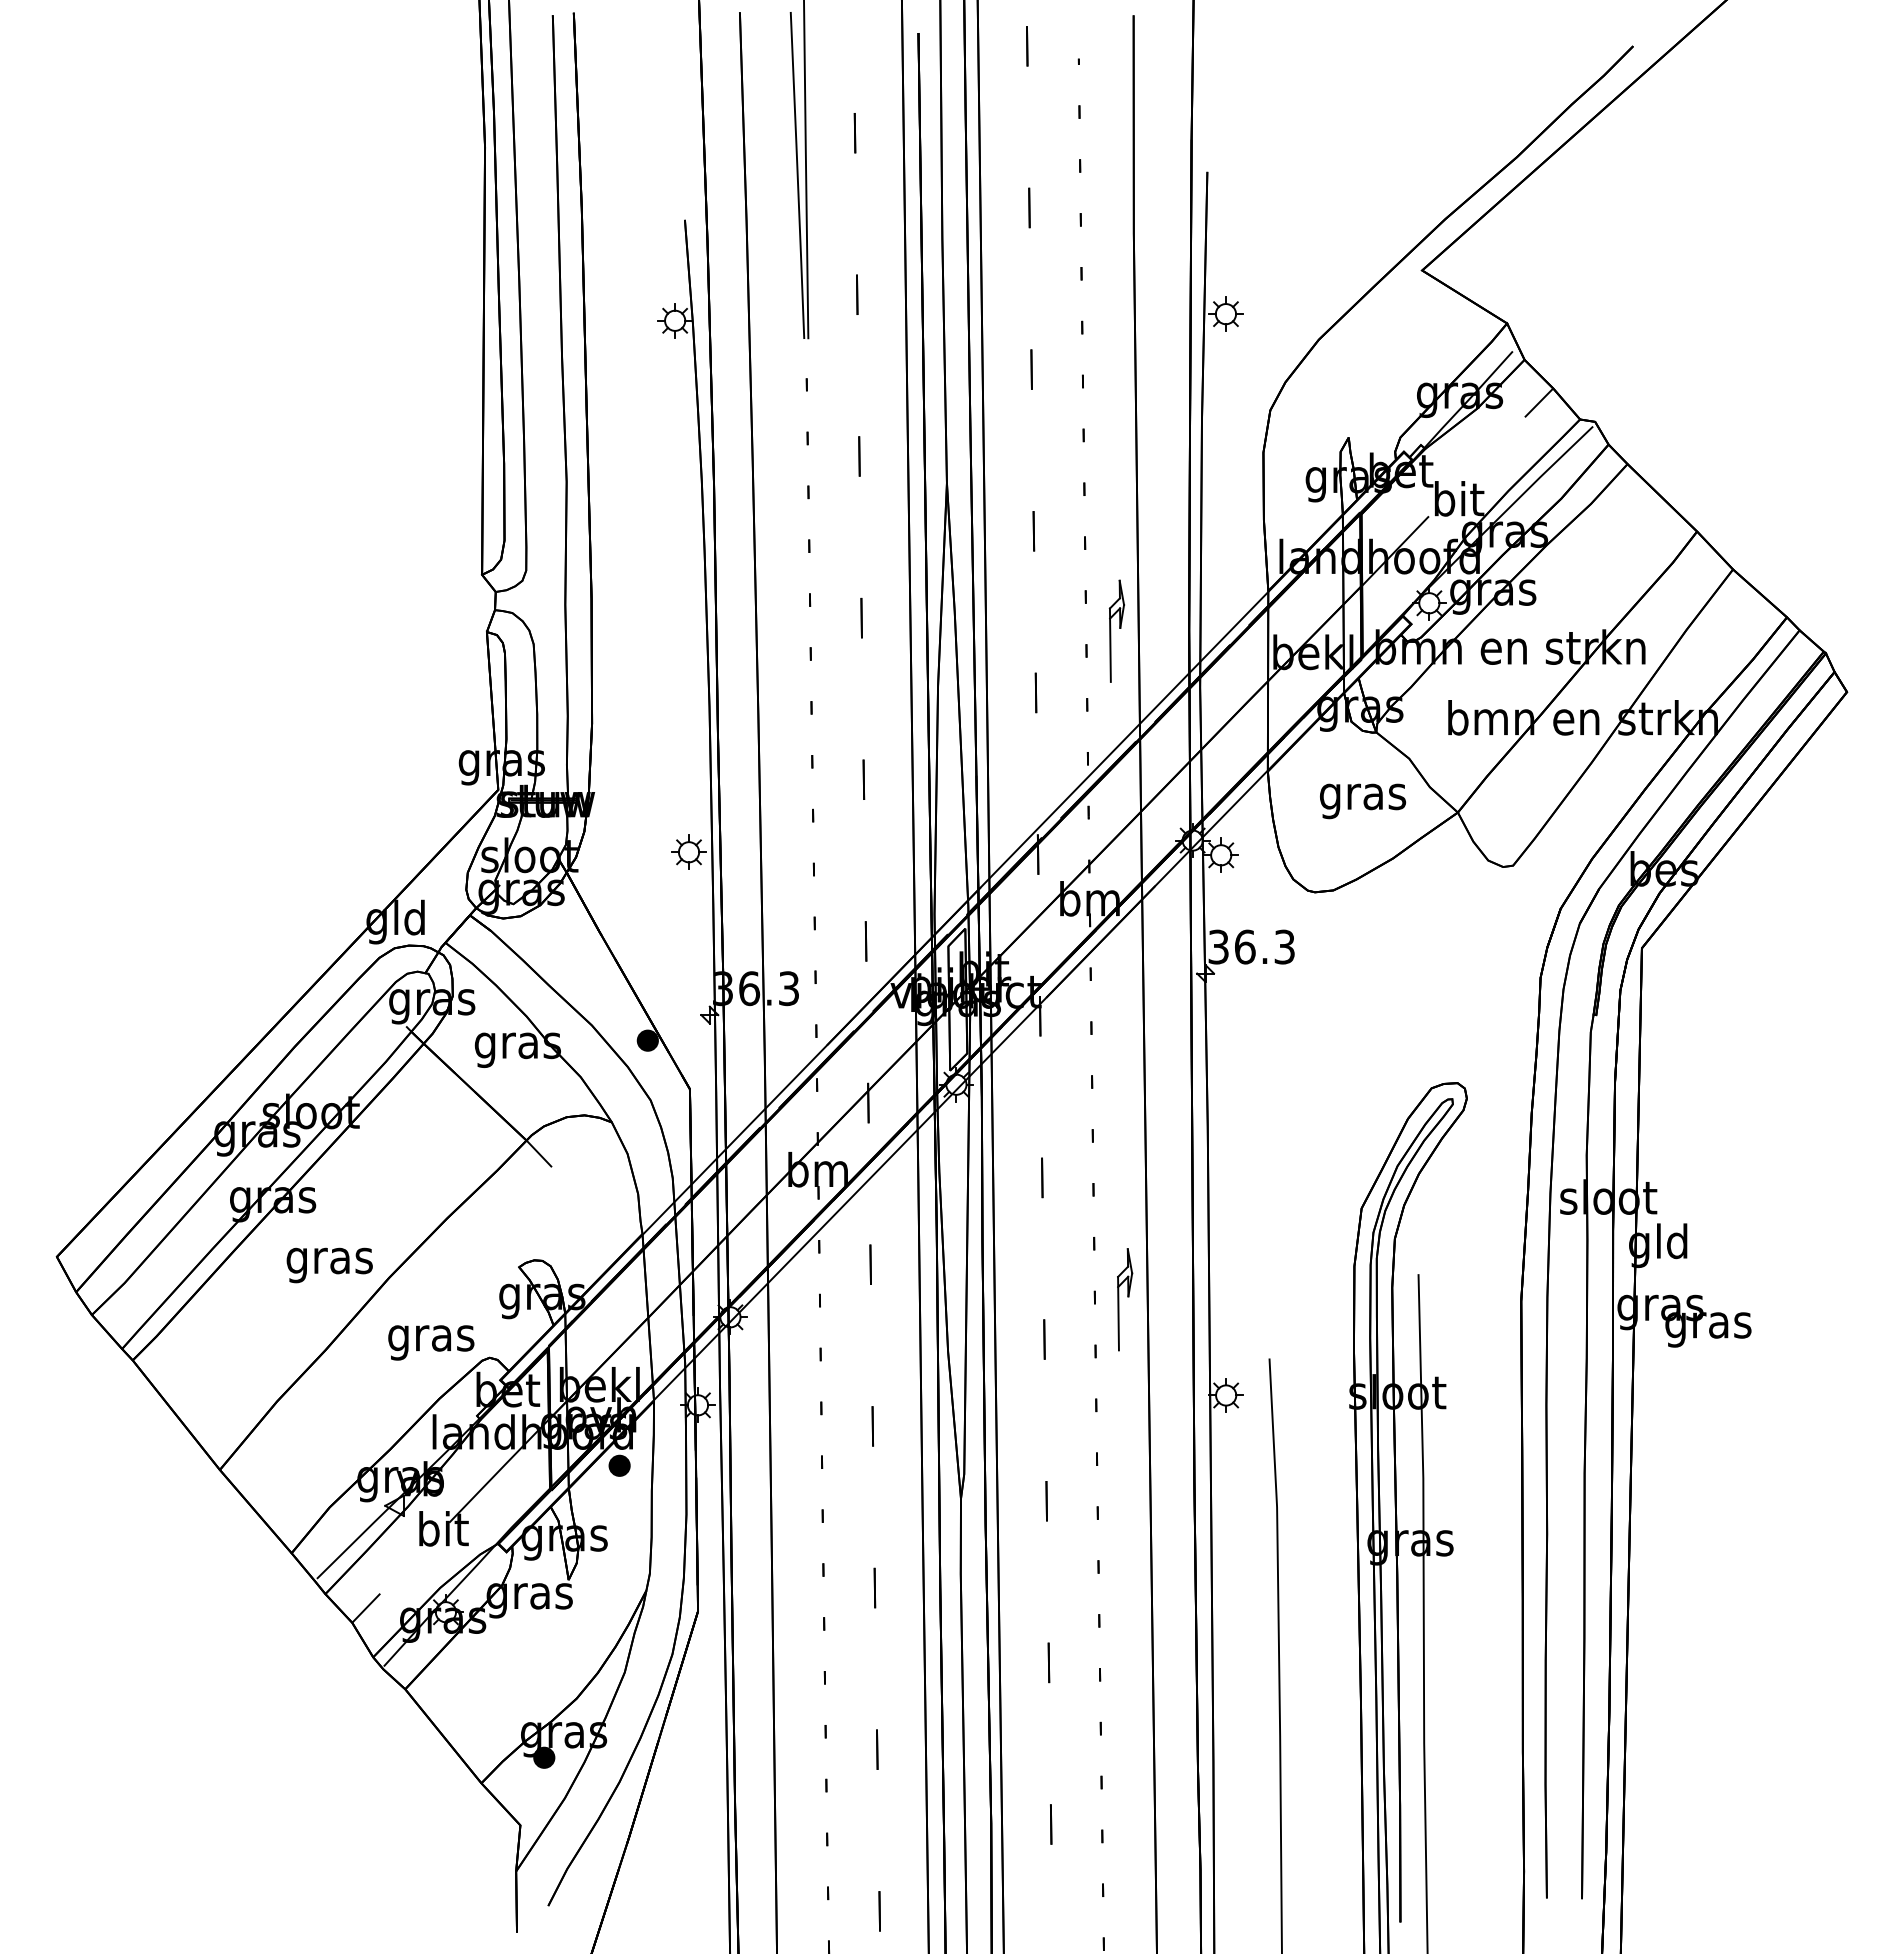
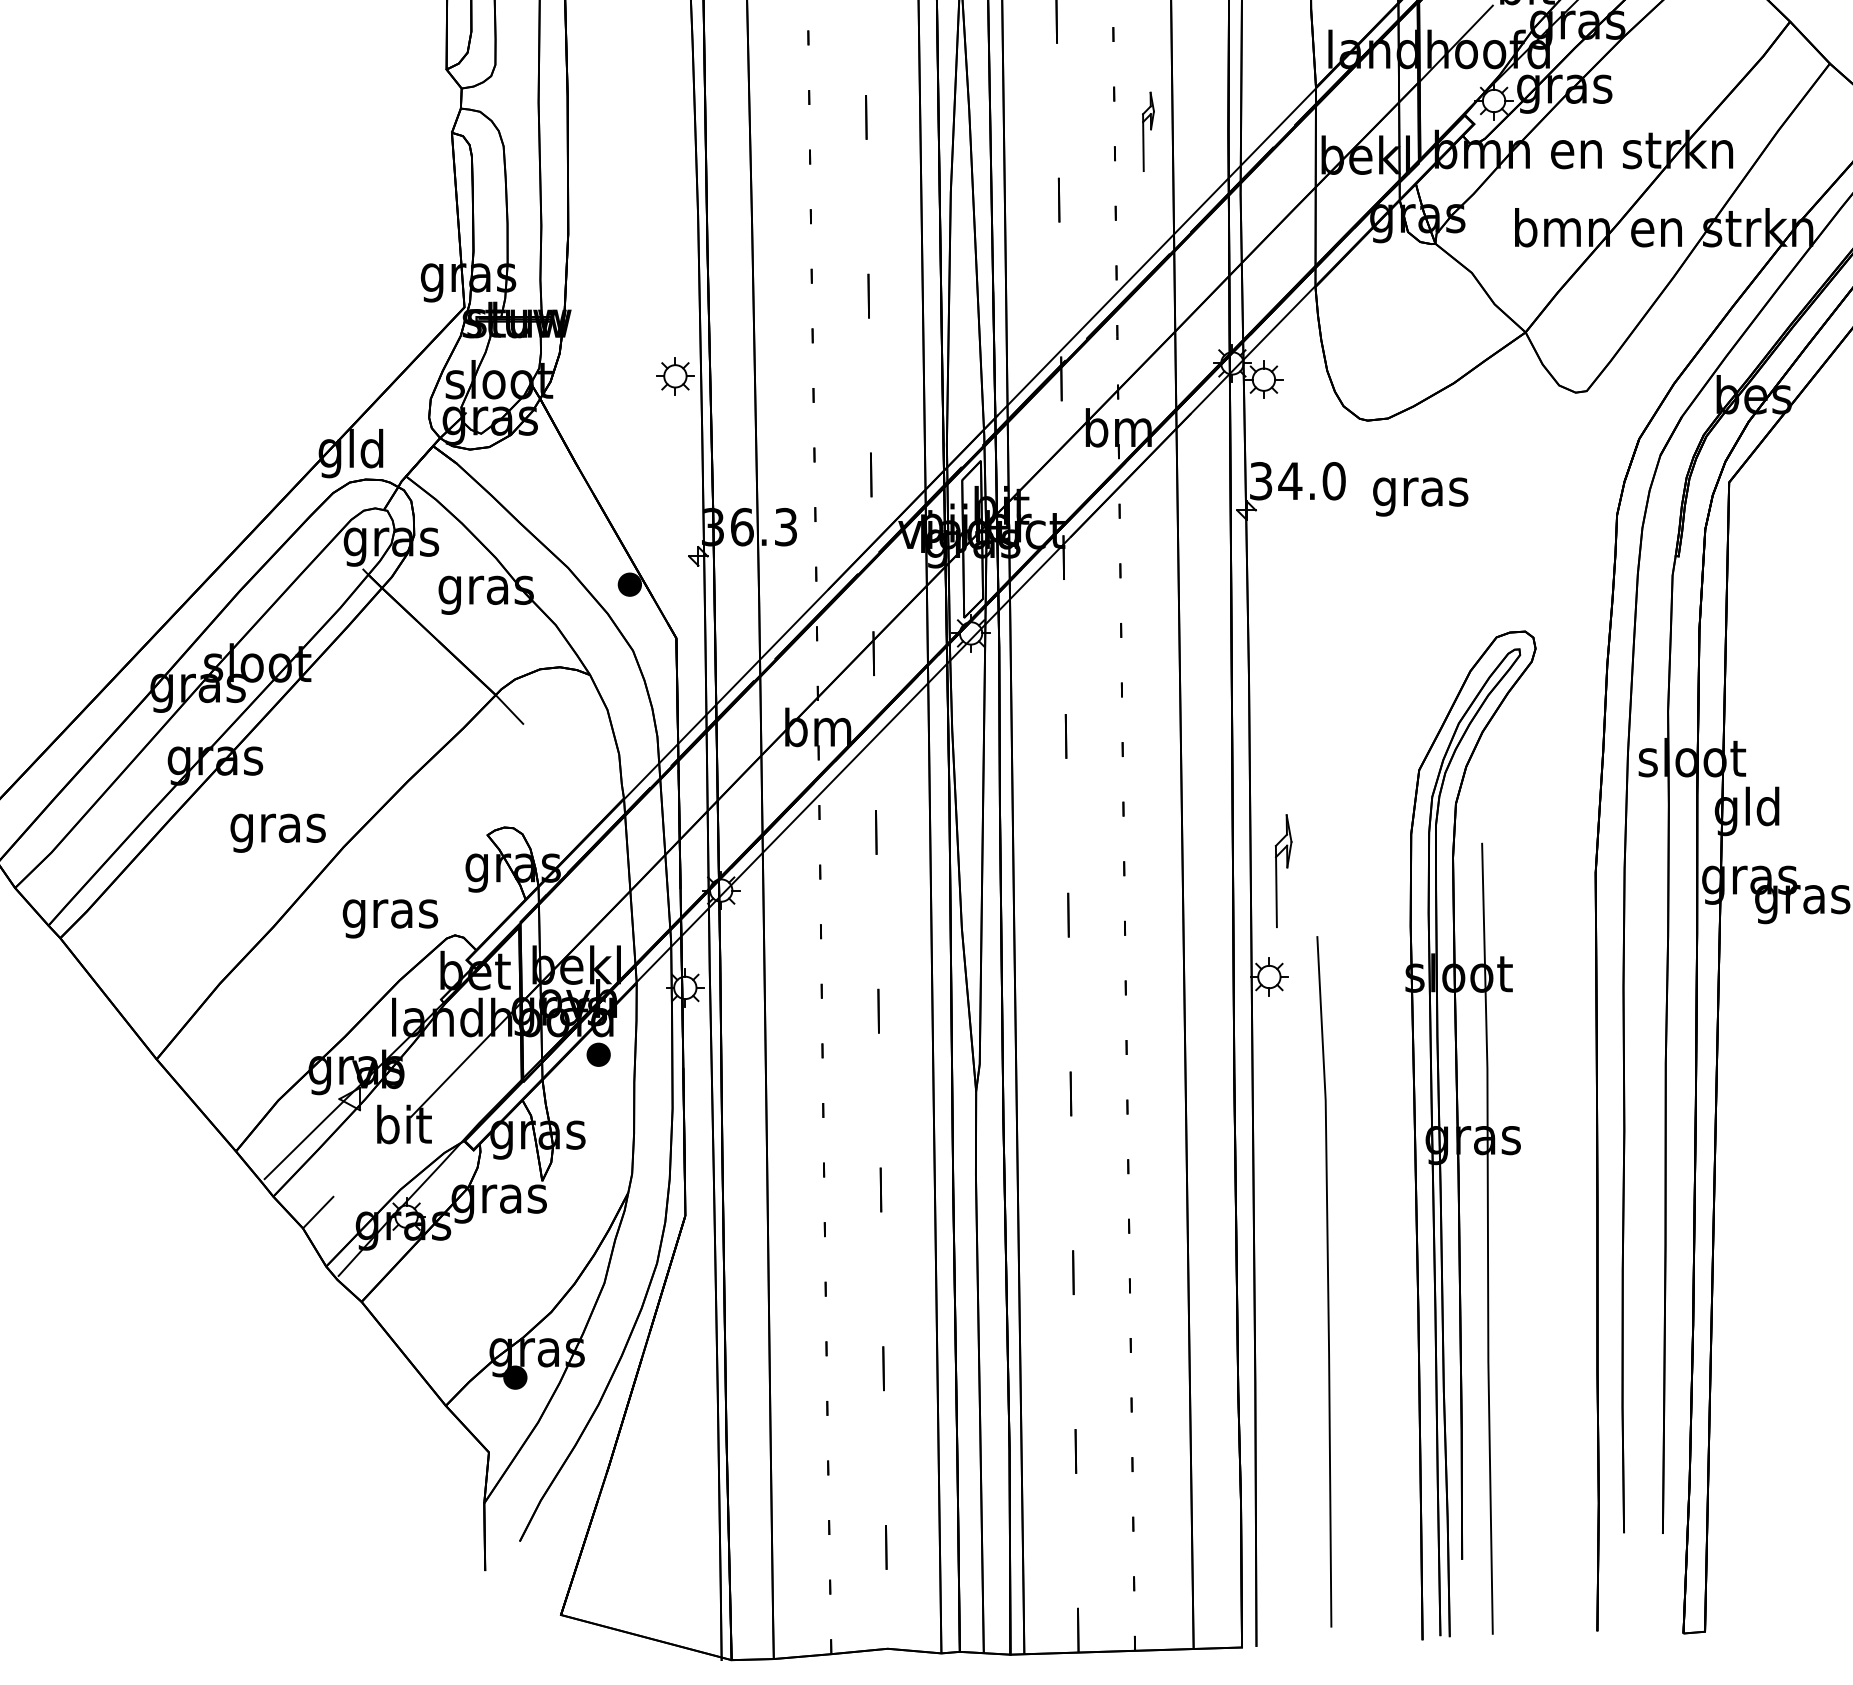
part: (1116, 630) -> (1148, 131), size x0.7
text: (1363, 801) -> (1421, 497), moved
text: (1264, 946) -> (1311, 480), 36.3 -> 34.0
part: (1125, 1299) -> (1284, 870), moved

